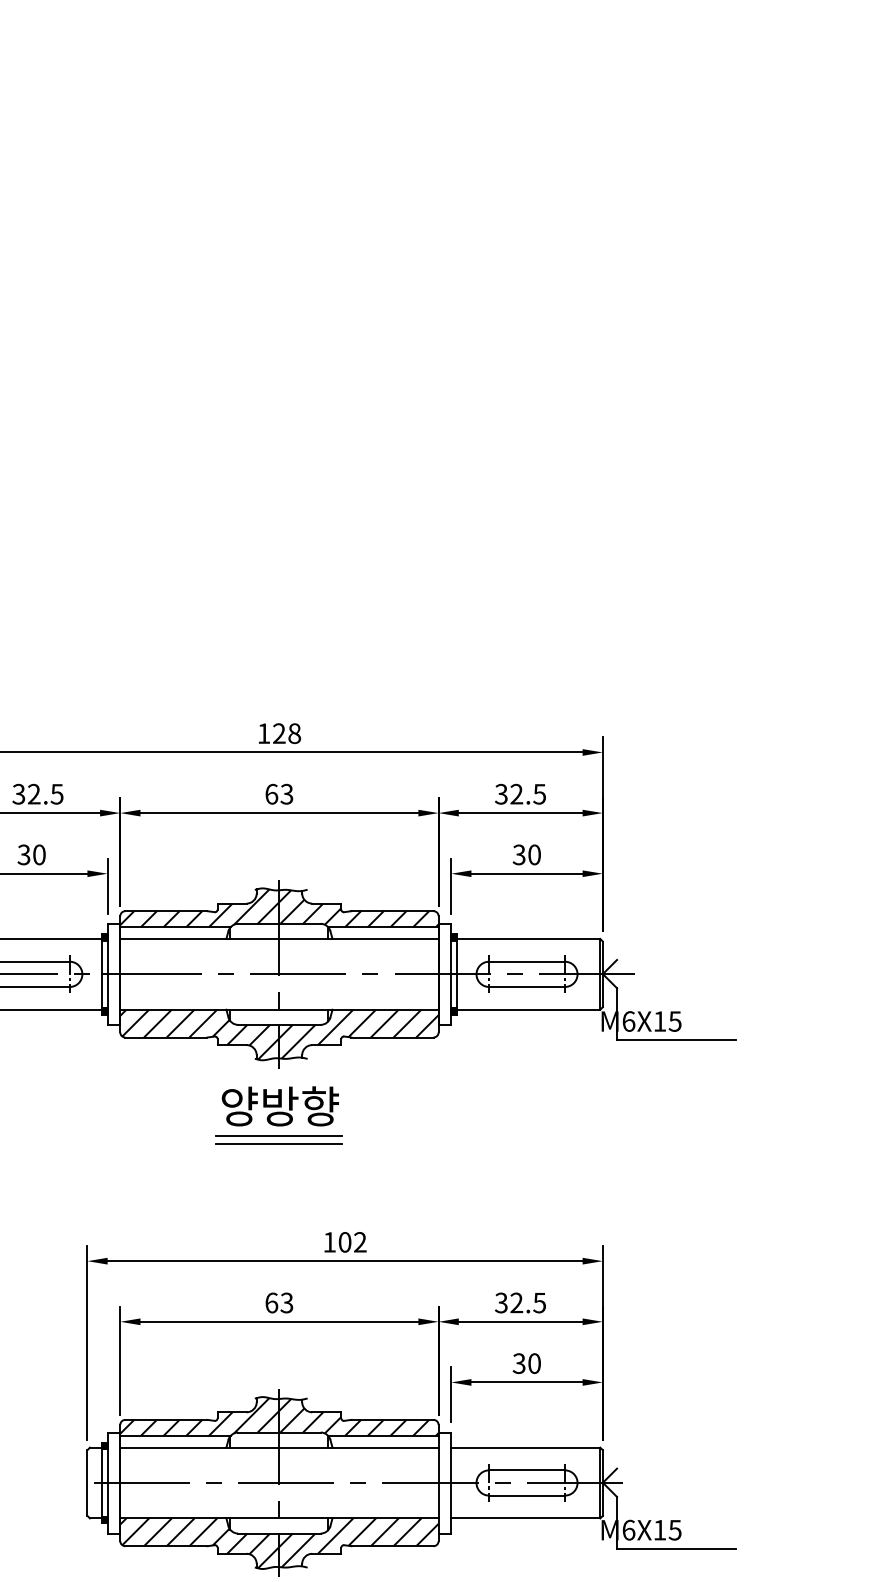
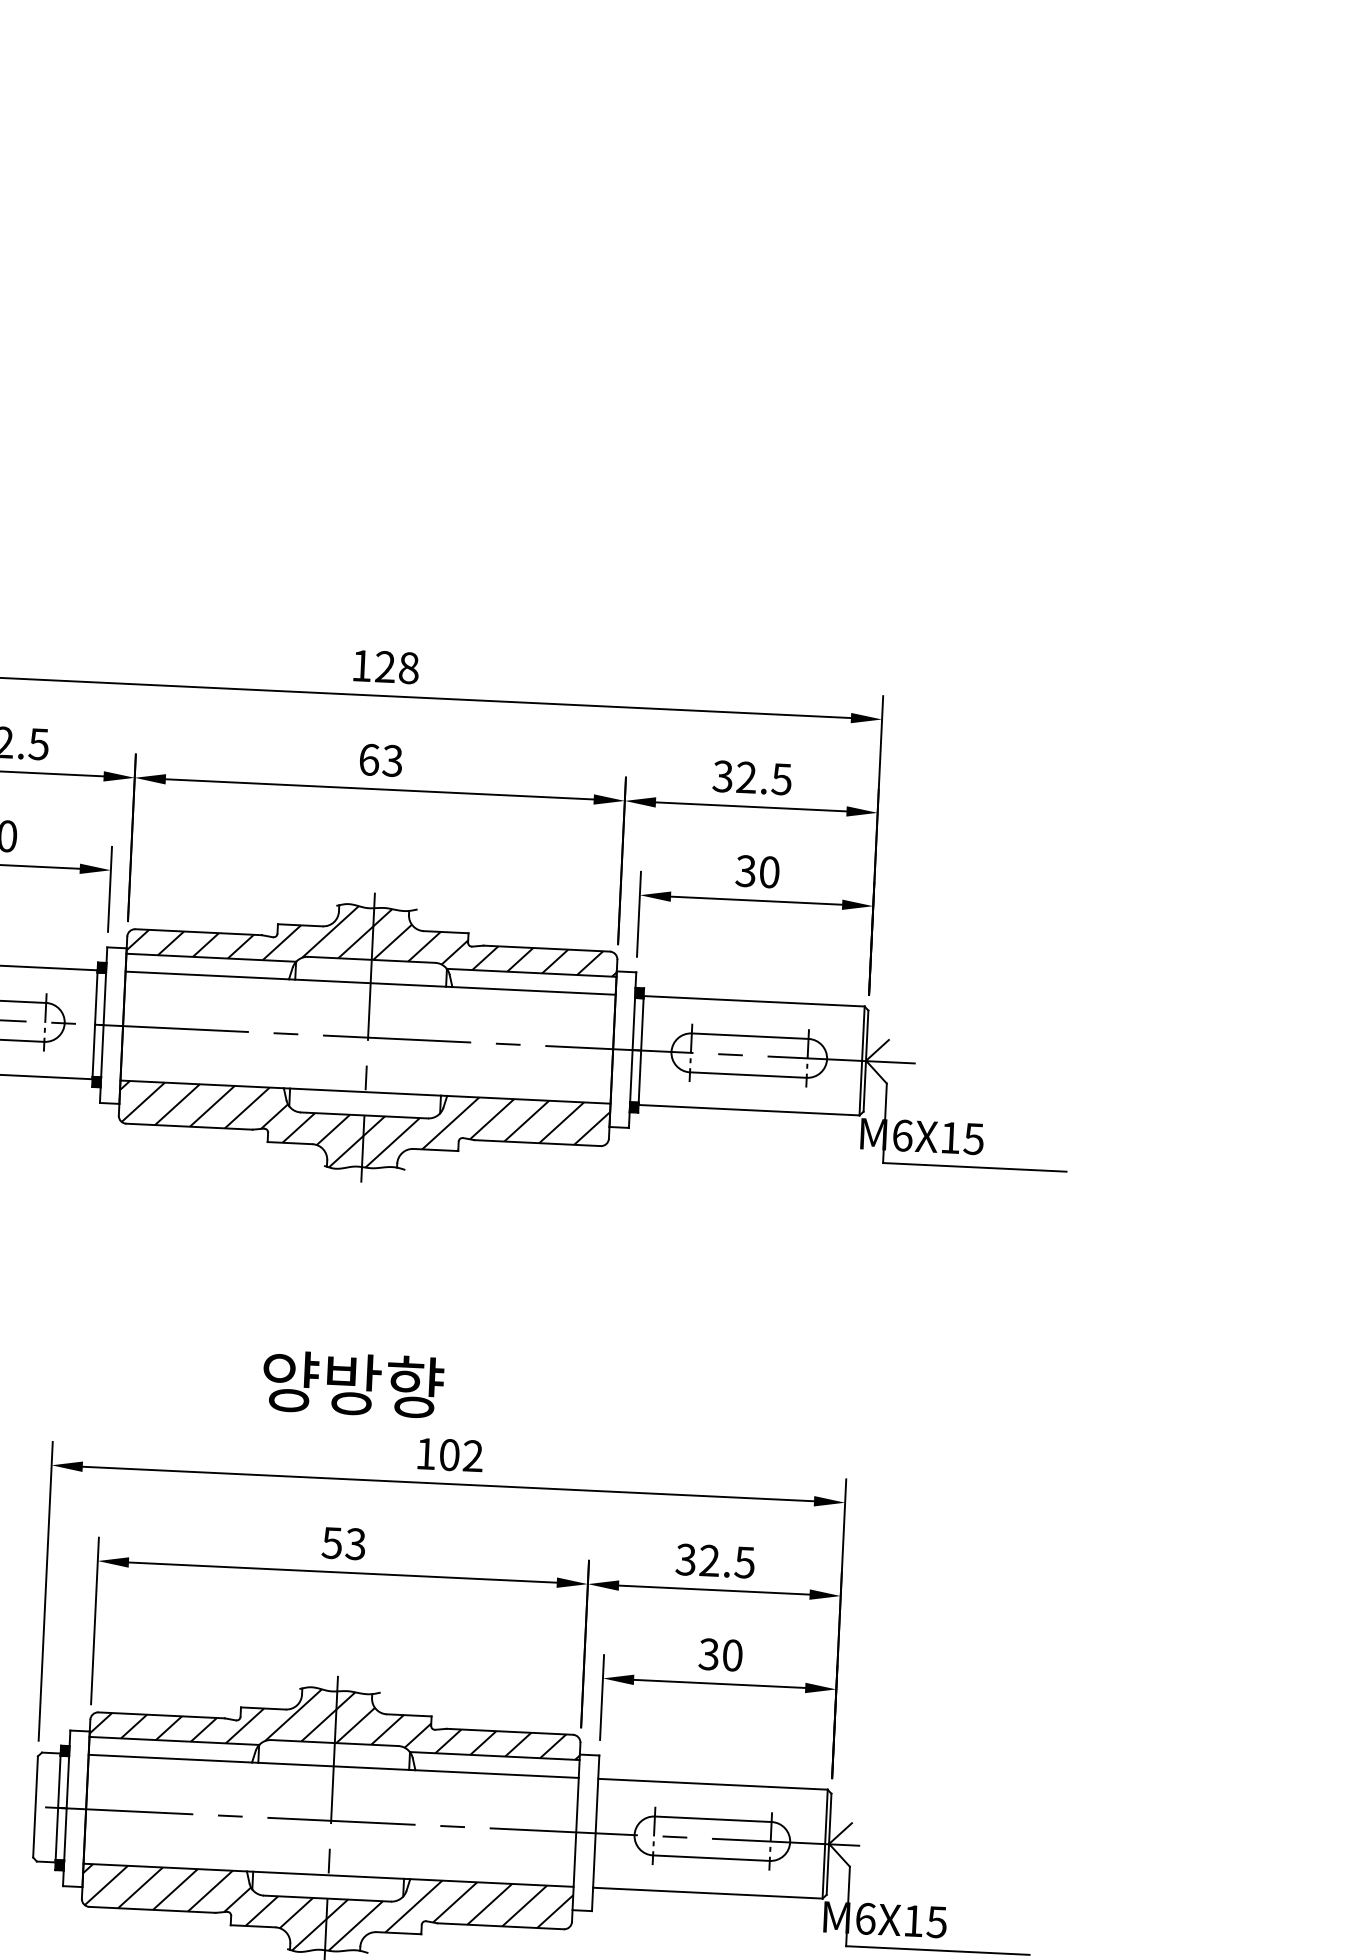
text: (279, 1106) -> (351, 1384), moved
line: (279, 1135) -> (356, 1285), removed
line: (279, 1143) -> (355, 1298), removed
text: (271, 1302) -> (332, 1542), 63 -> 53

